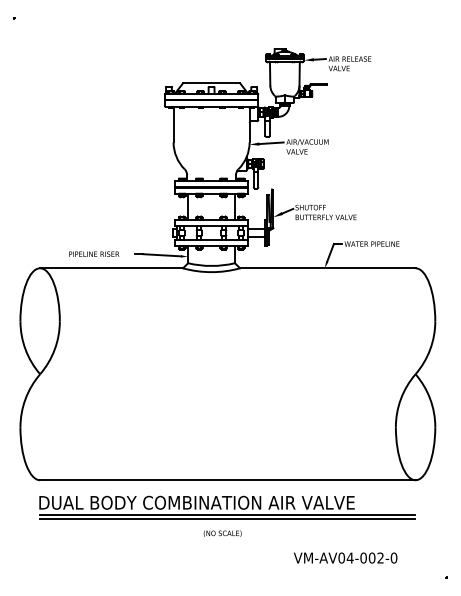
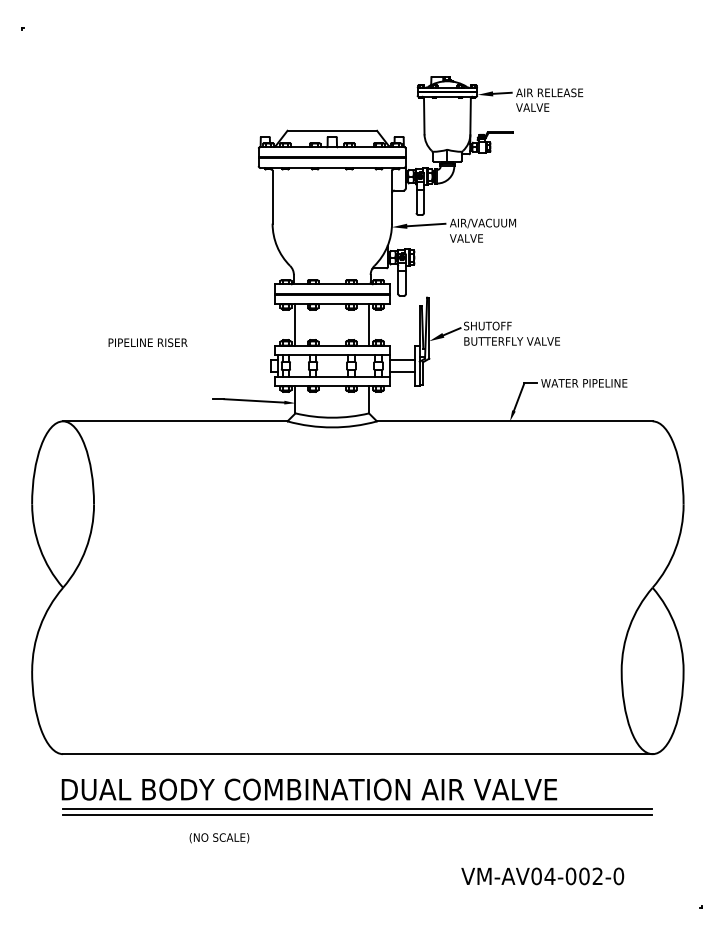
text: (94, 253) -> (148, 341), moved
text: (222, 533) -> (219, 837), moved

